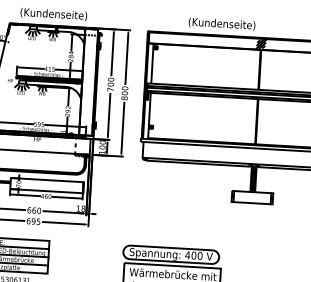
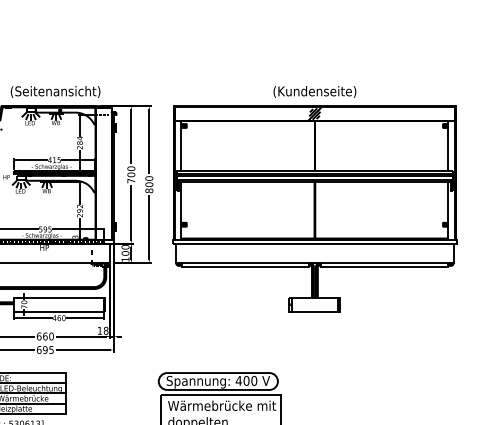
text: (53, 14) -> (55, 91), (Kundenseite) -> (Seitenansicht)
text: (221, 23) -> (314, 91), moved

